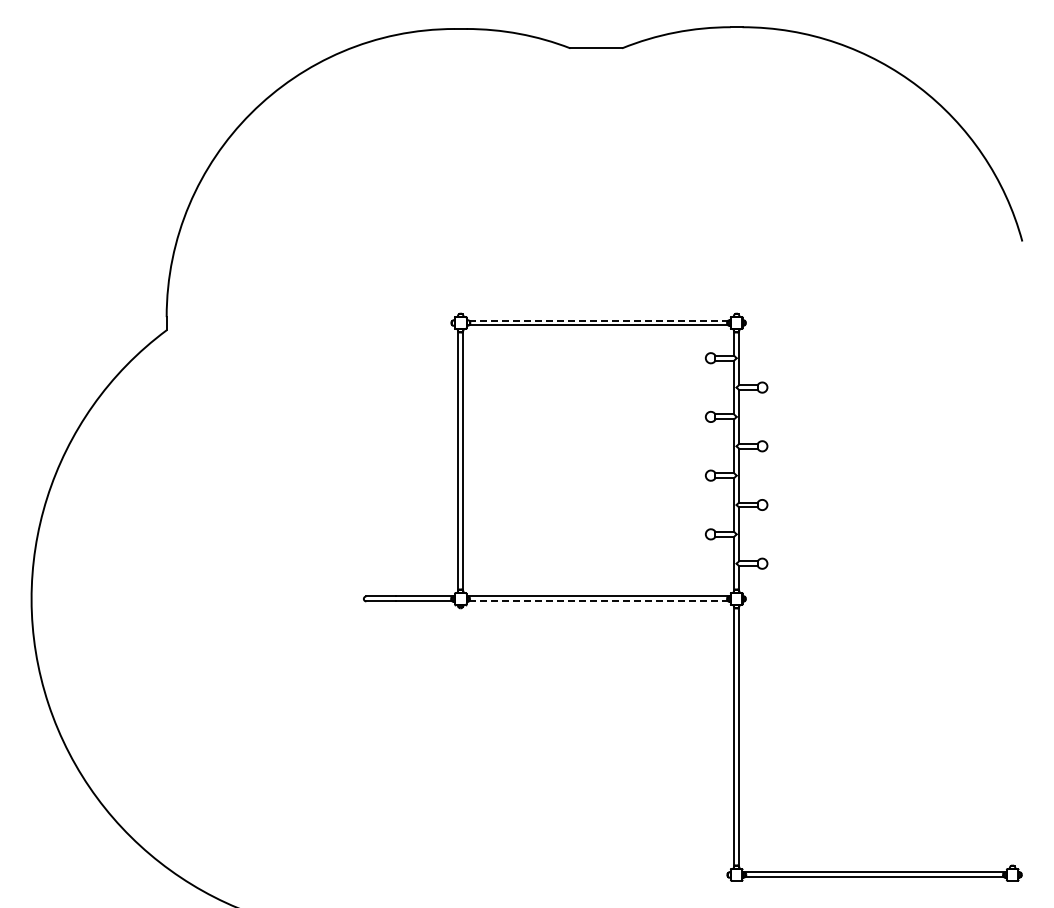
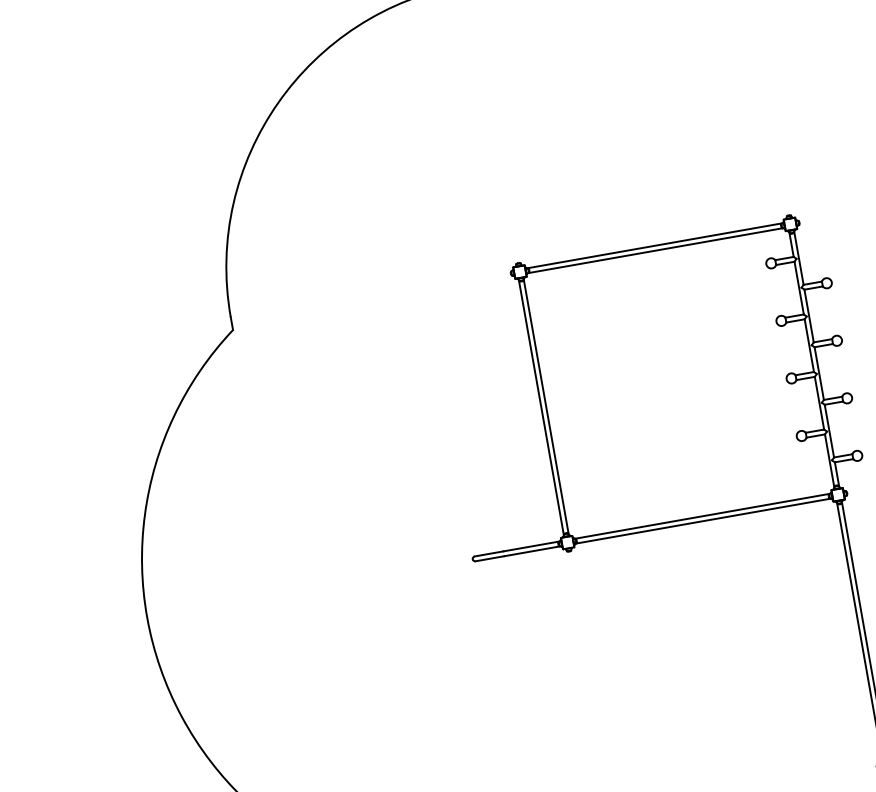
line: (598, 320) -> (654, 245), dashed -> solid
line: (598, 601) -> (703, 521), dashed -> solid

